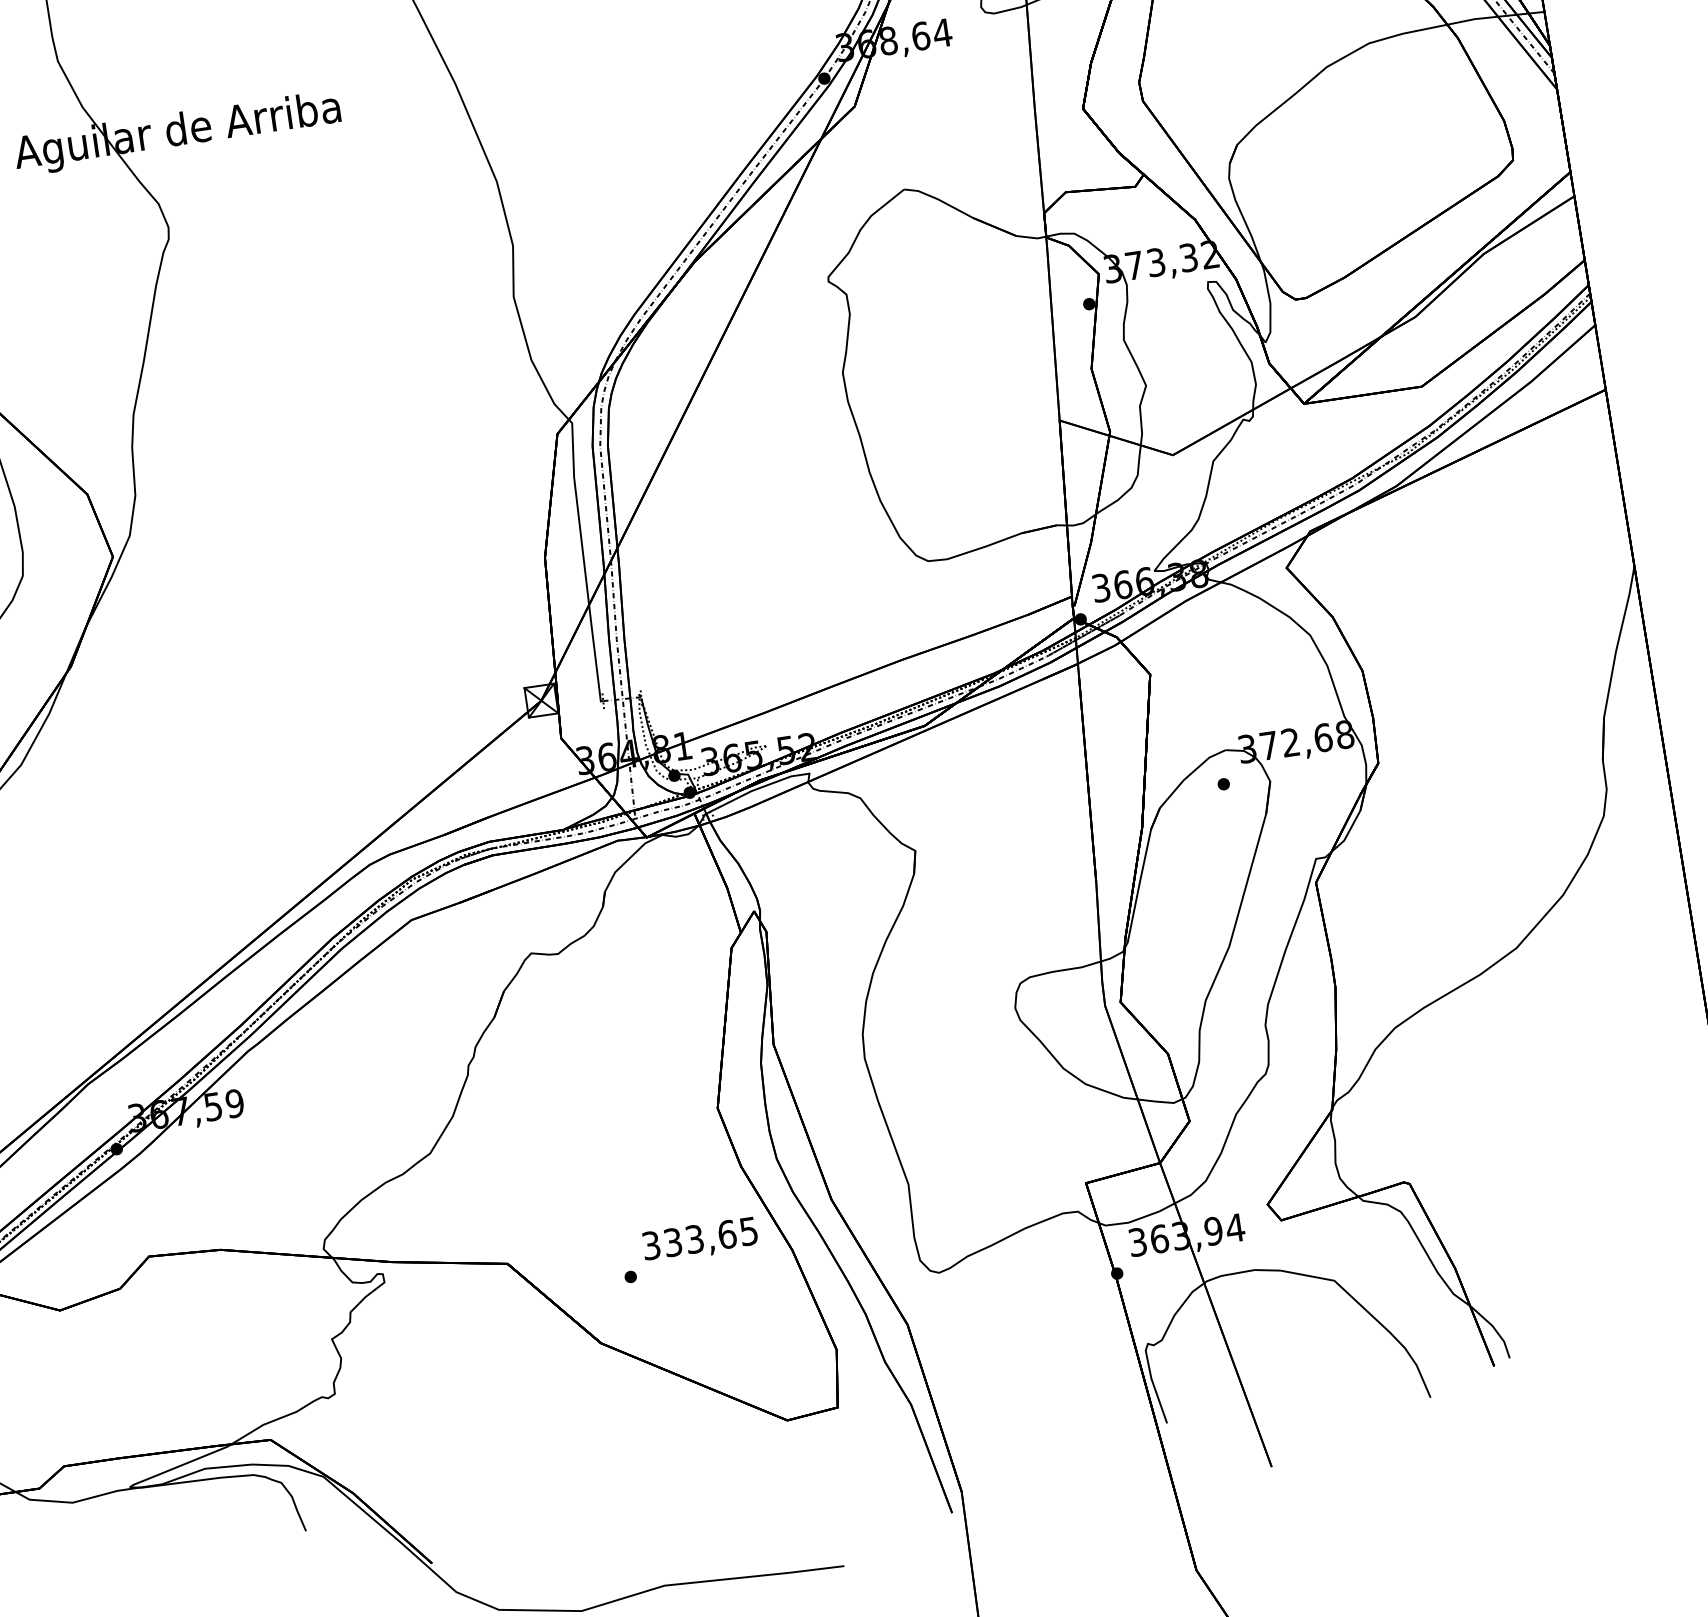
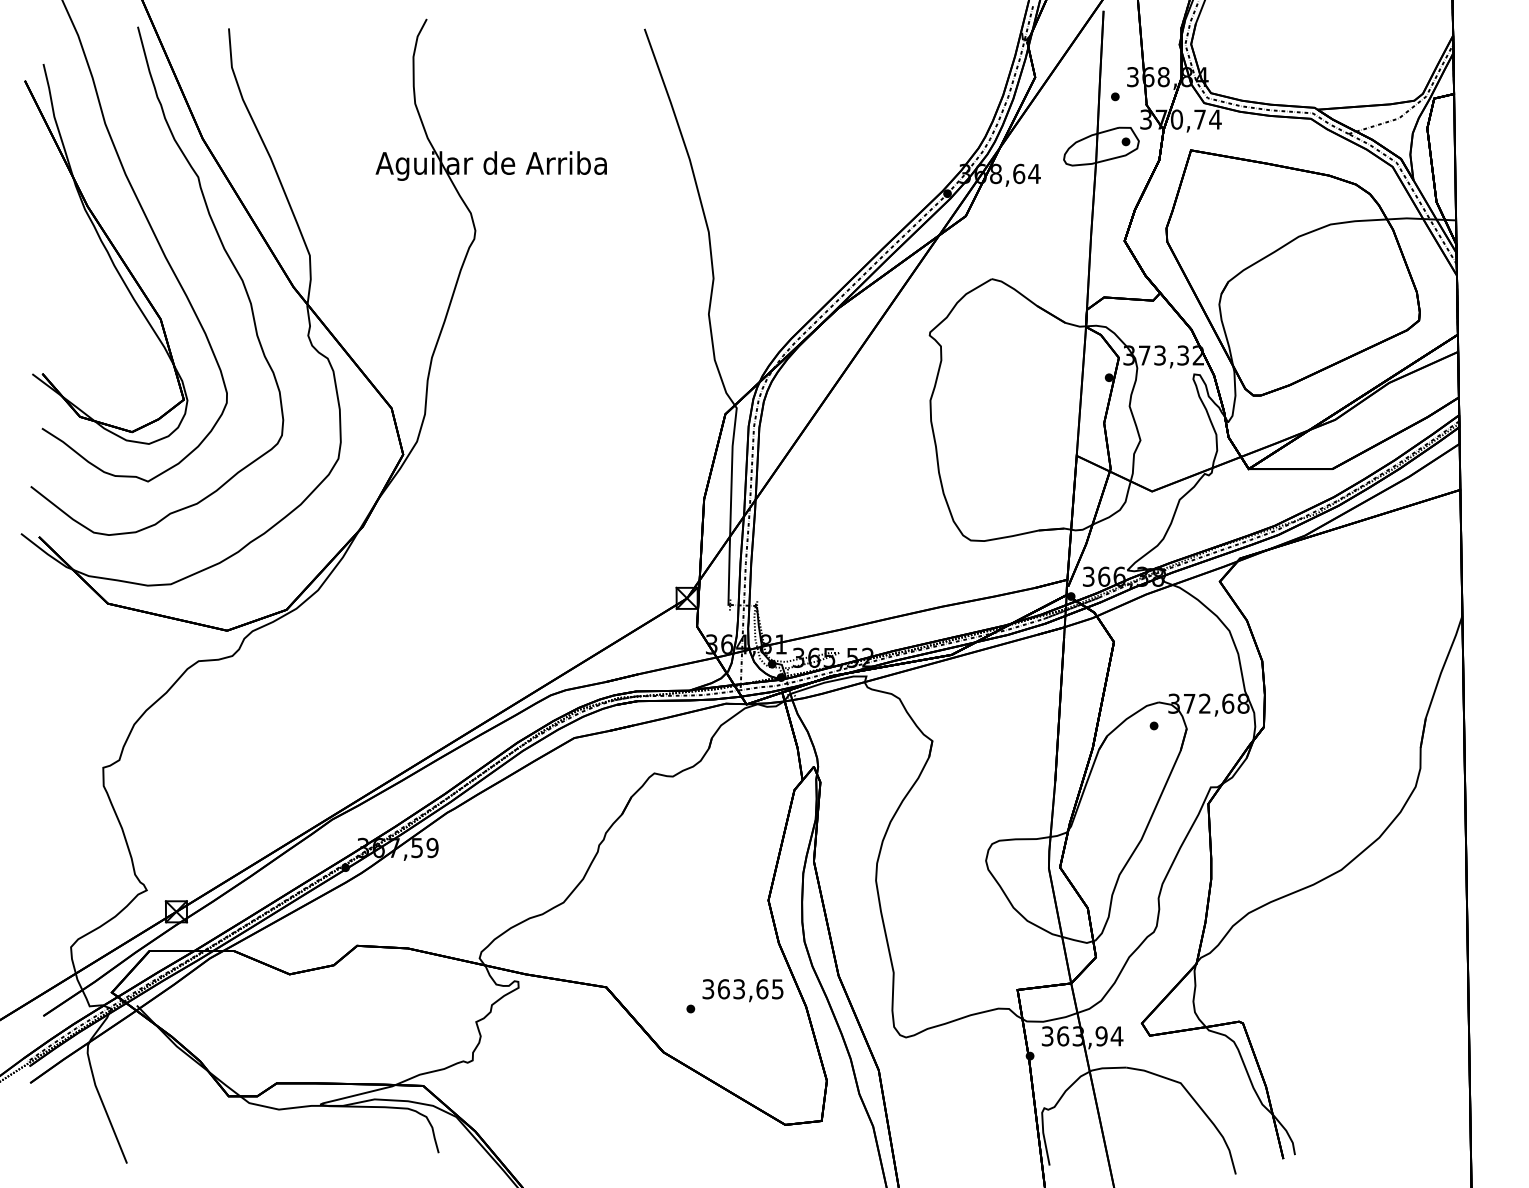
text: (672, 1242) -> (723, 989), 333,65 -> 363,65

